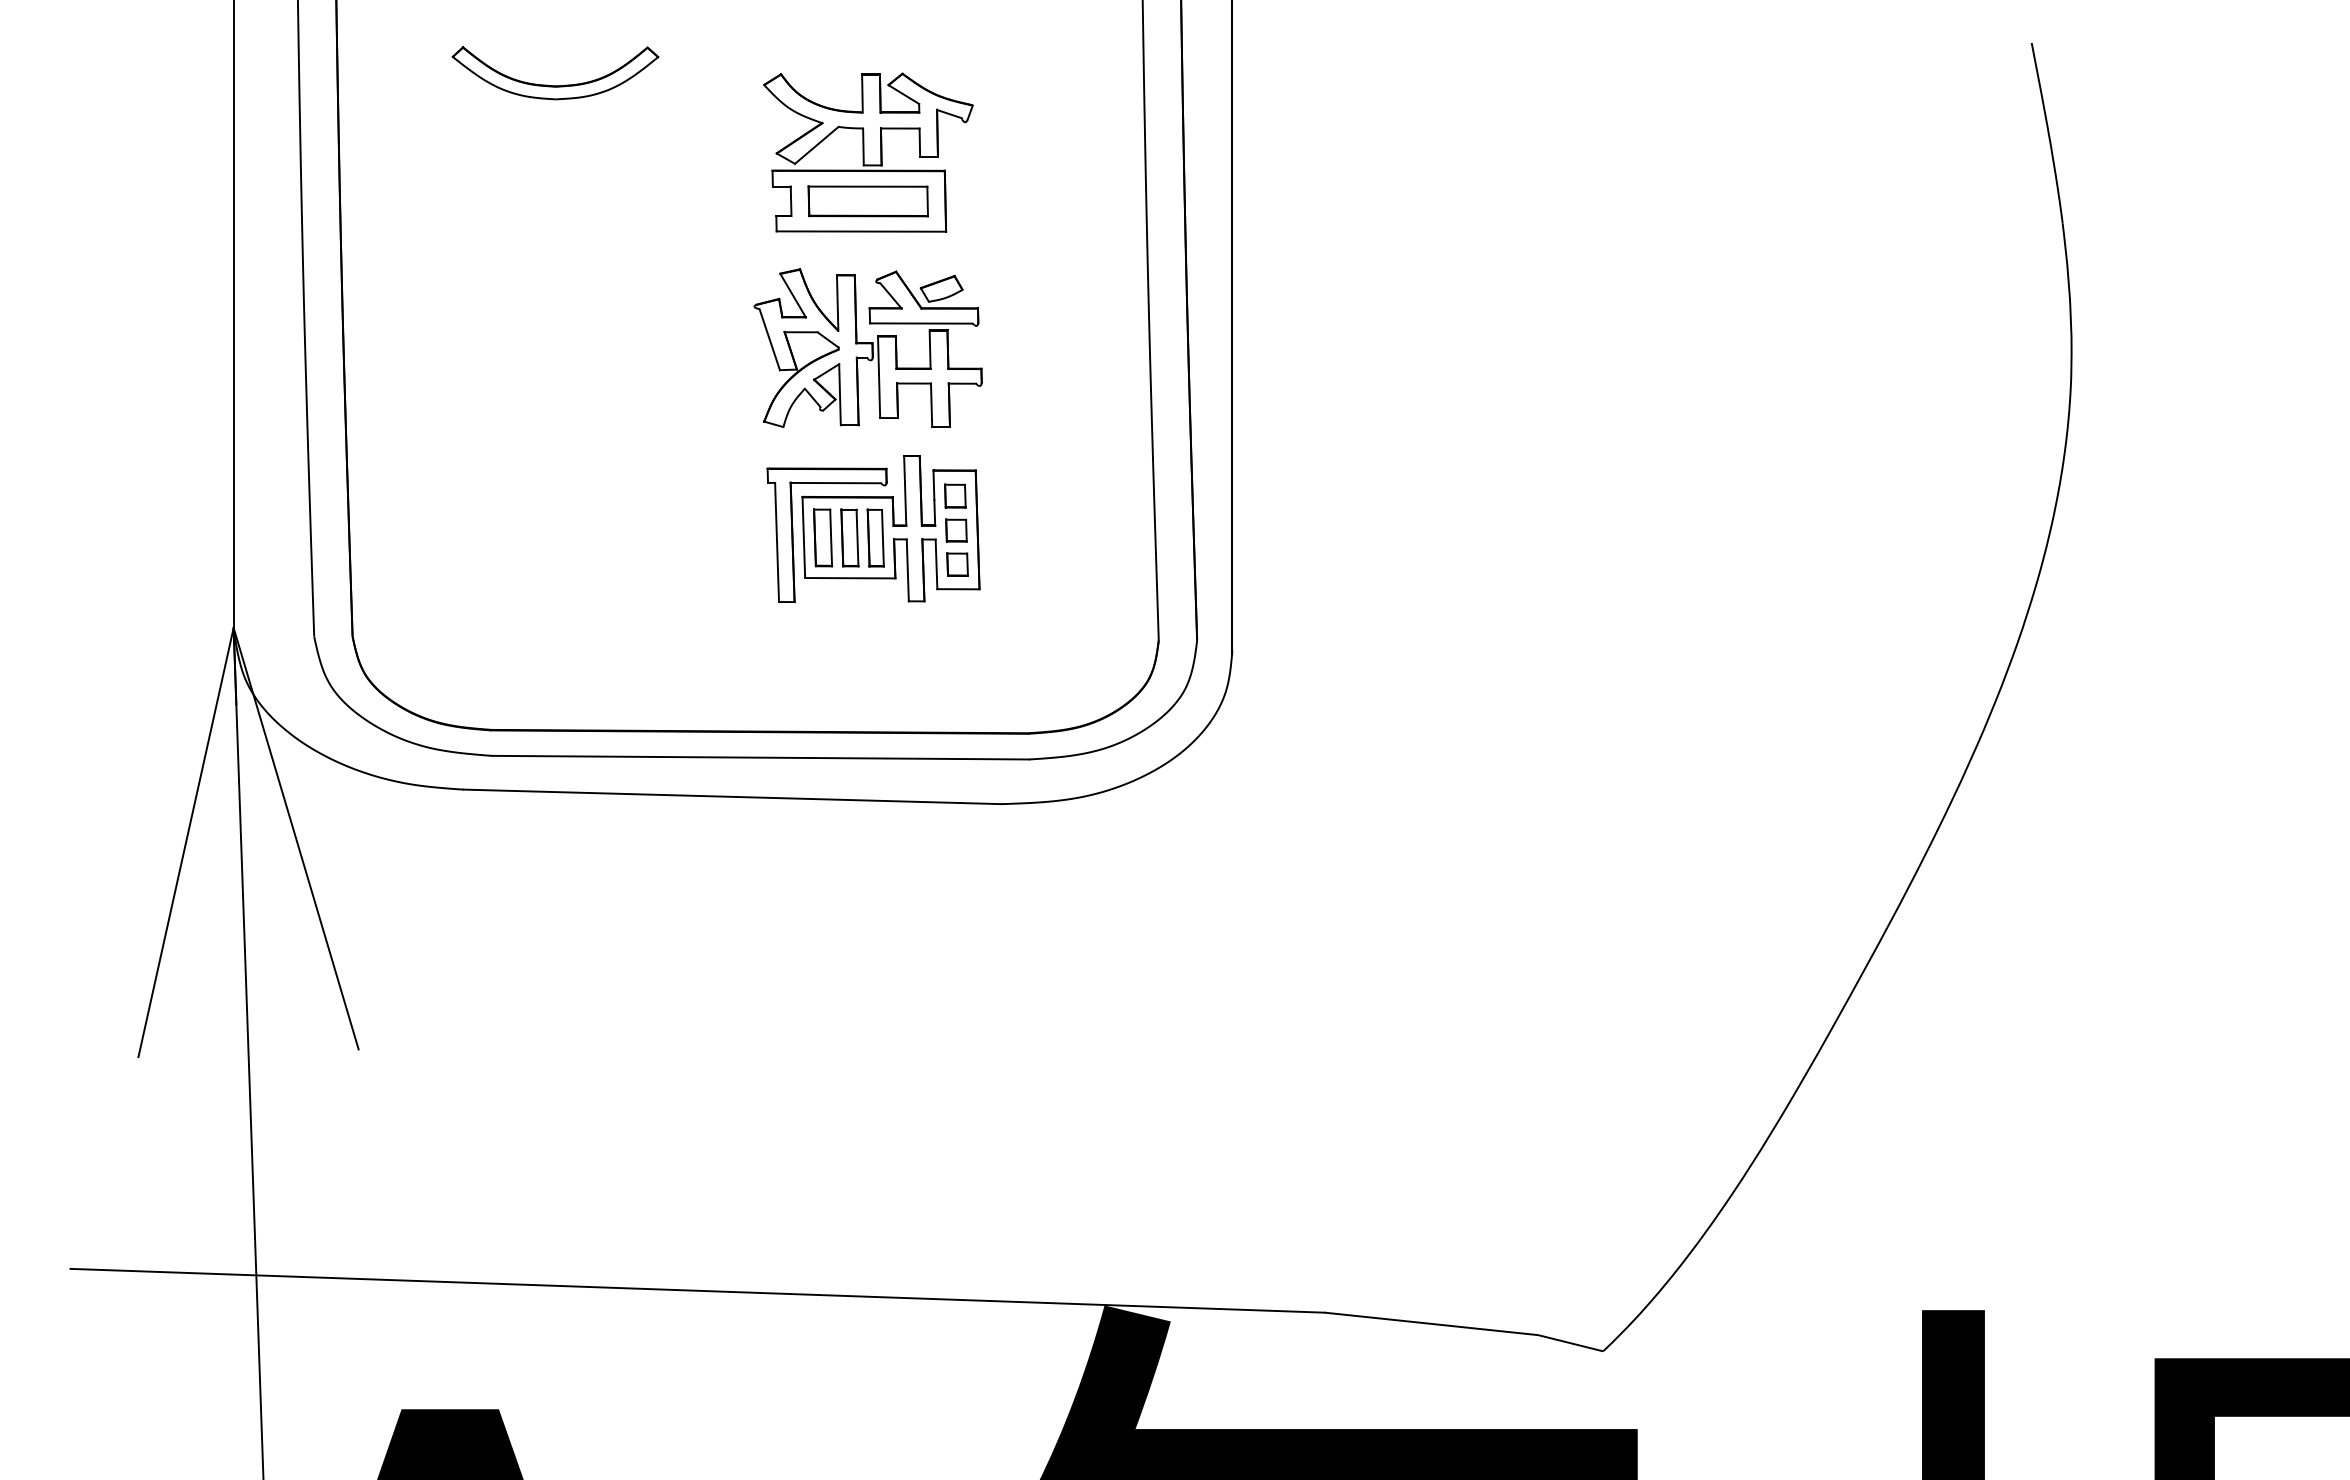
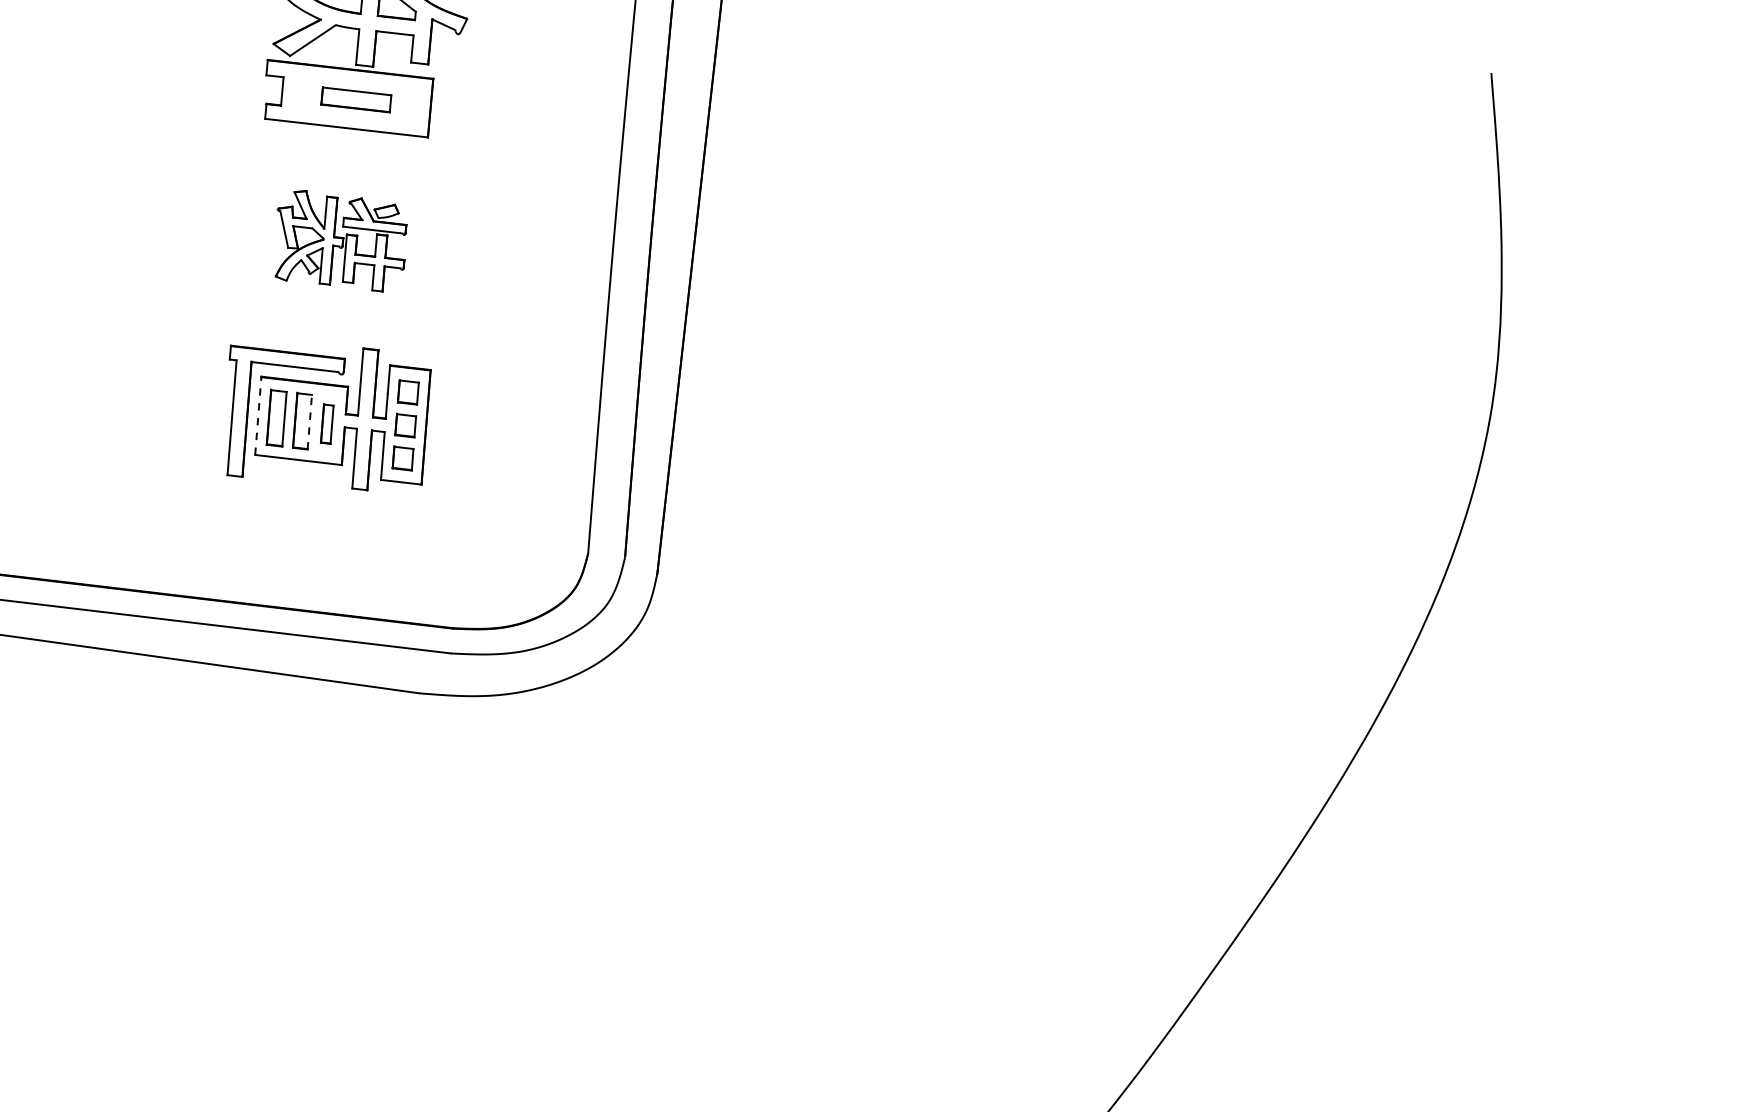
part: (867, 201) -> (355, 99), size x0.6
part: (867, 347) -> (339, 240), size x0.6
line: (803, 537) -> (257, 415), solid -> dashed
line: (857, 537) -> (309, 421), solid -> dashed
part: (875, 537) -> (327, 423), size x0.7

